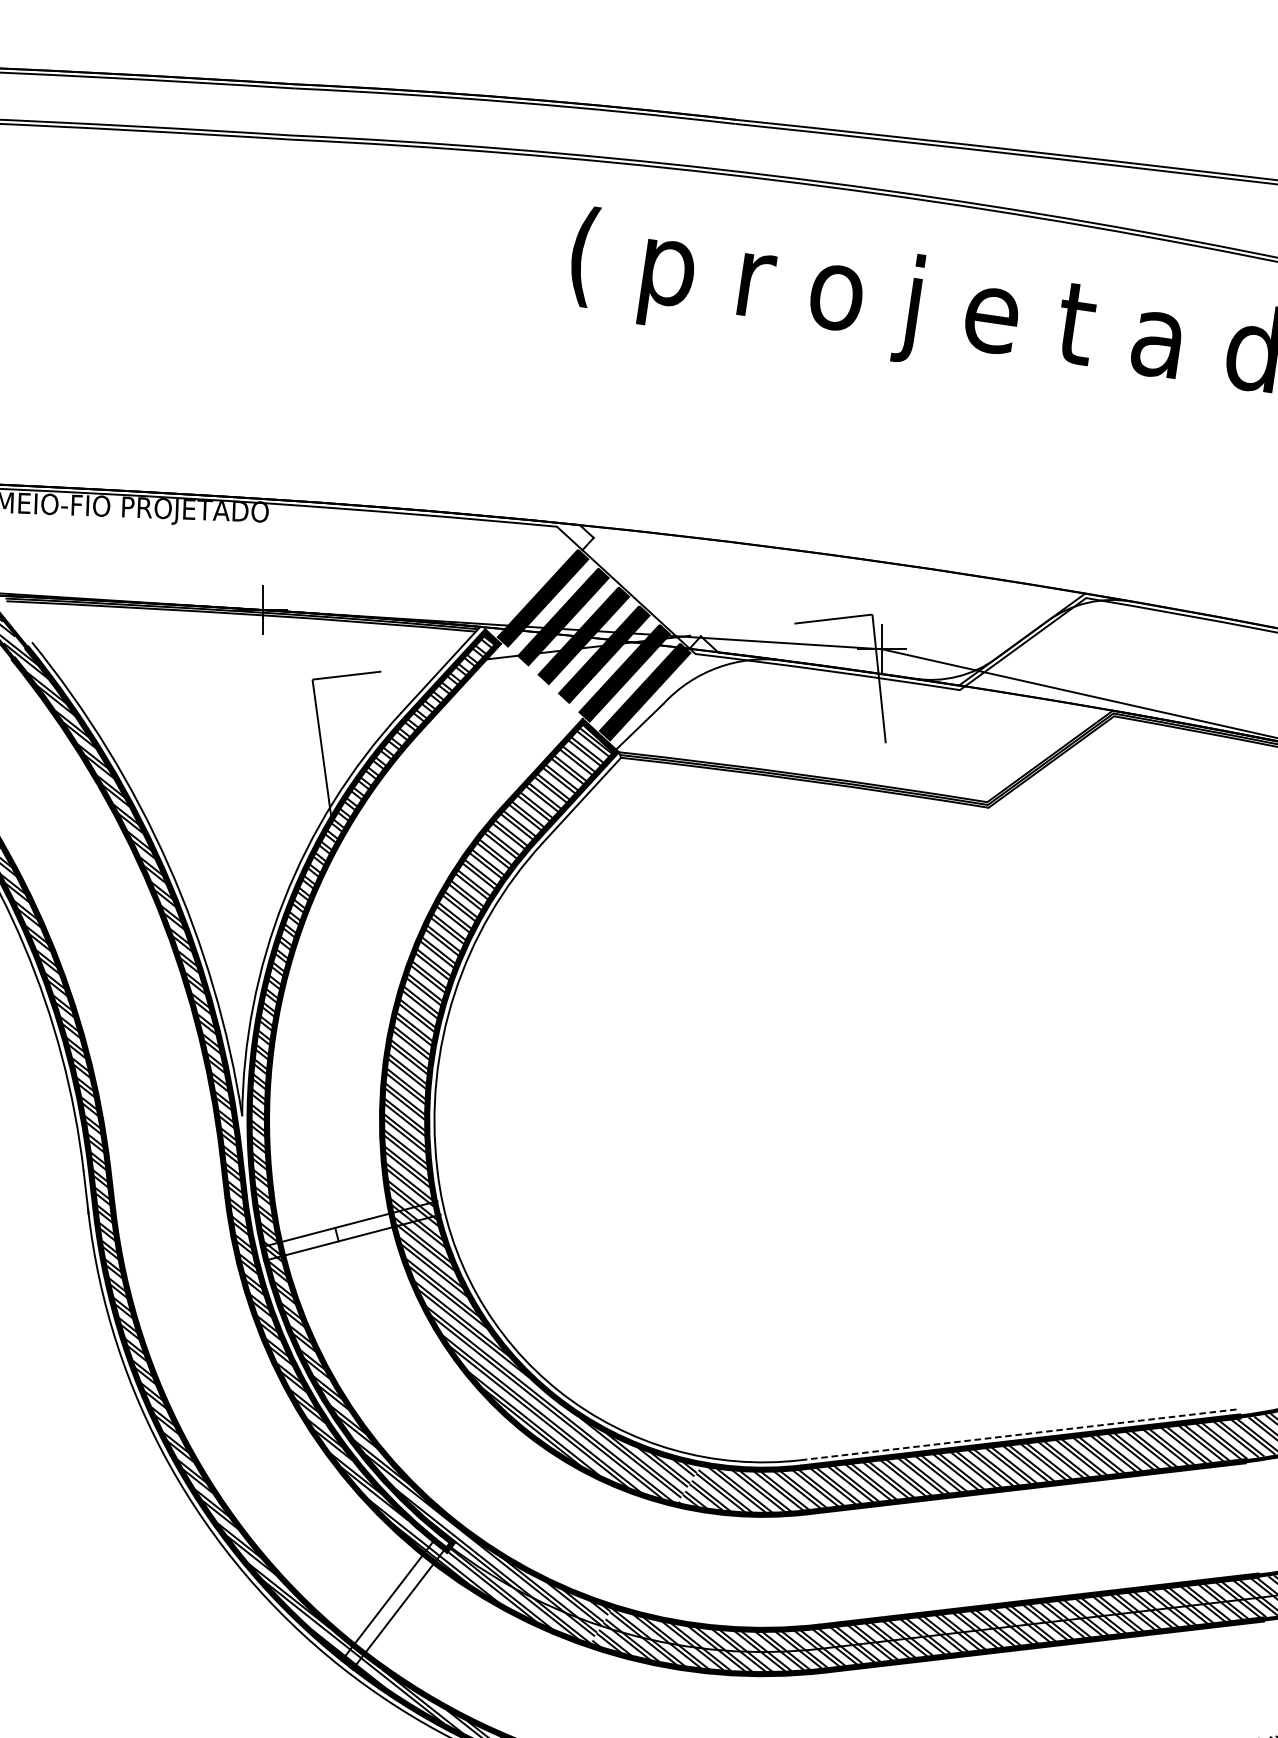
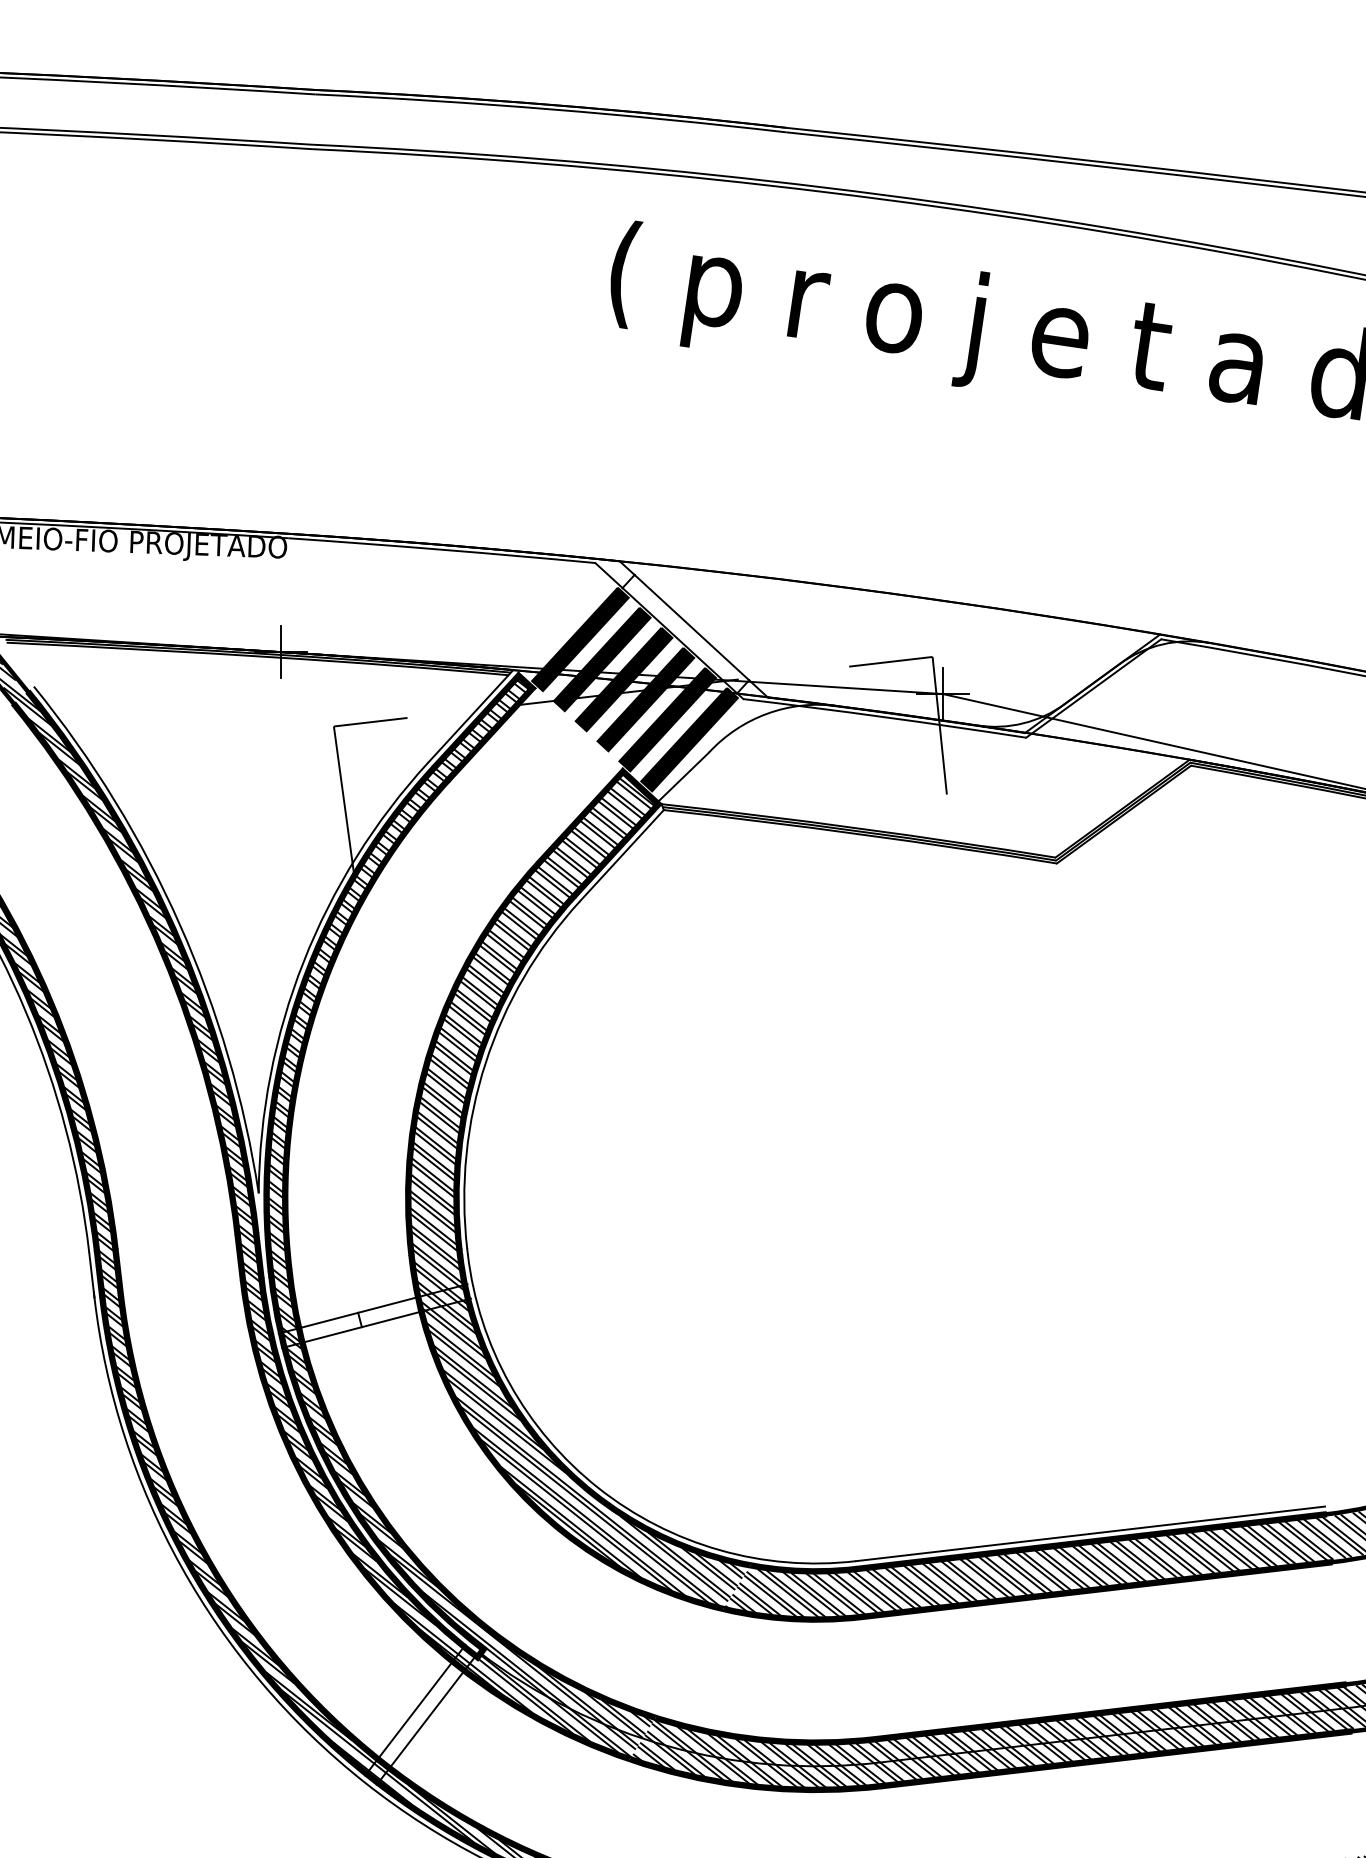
line: (646, 587) -> (691, 627), added
line: (1021, 1434) -> (1091, 1533), dashed -> solid

